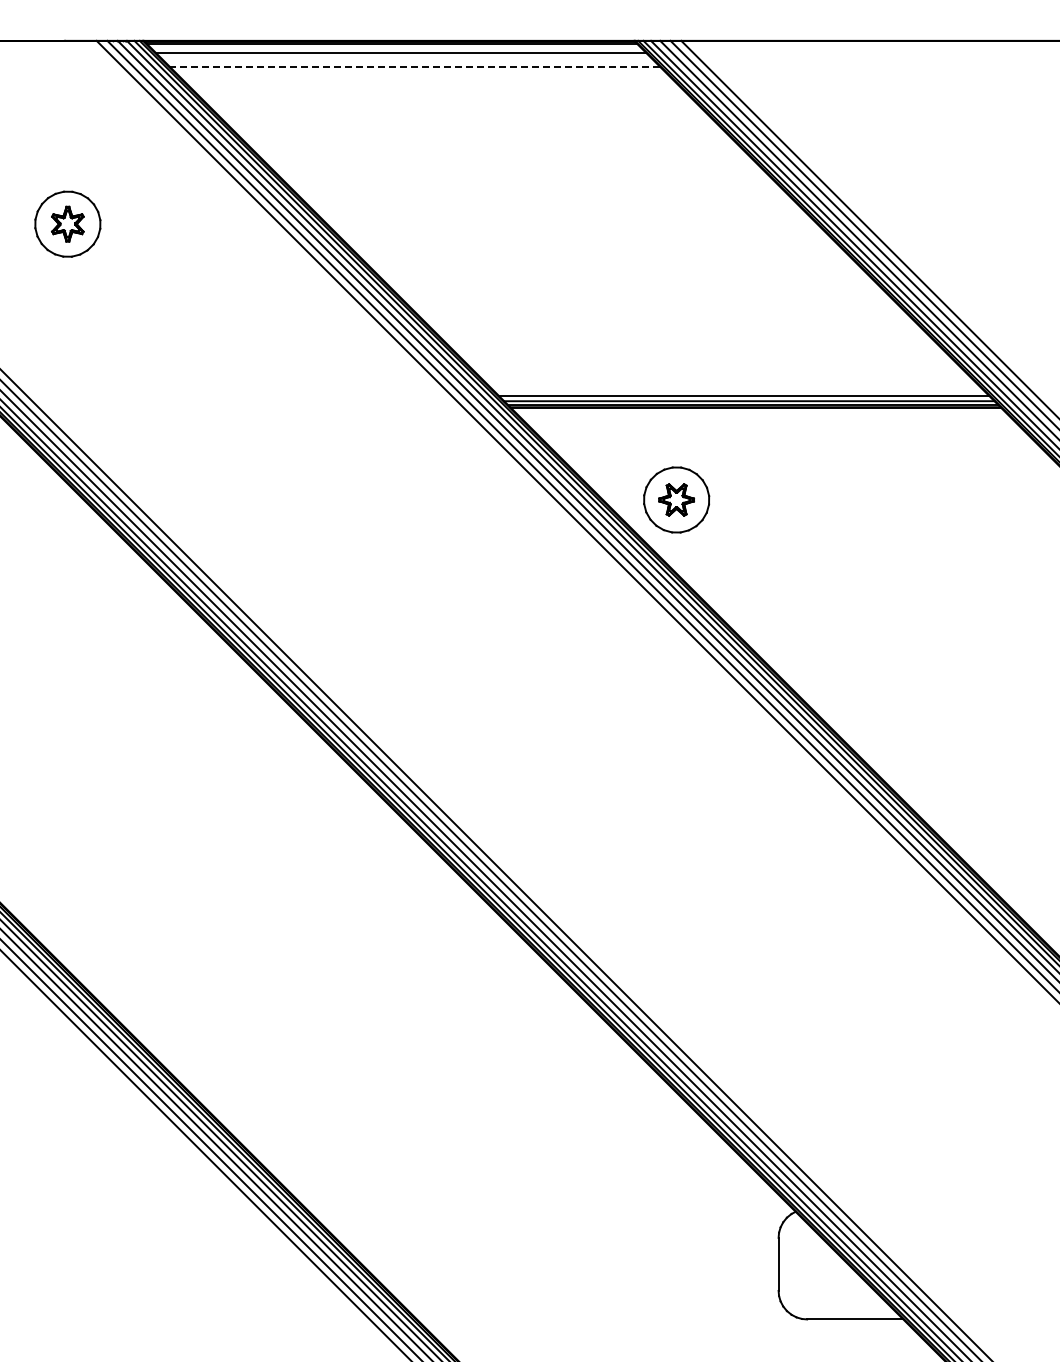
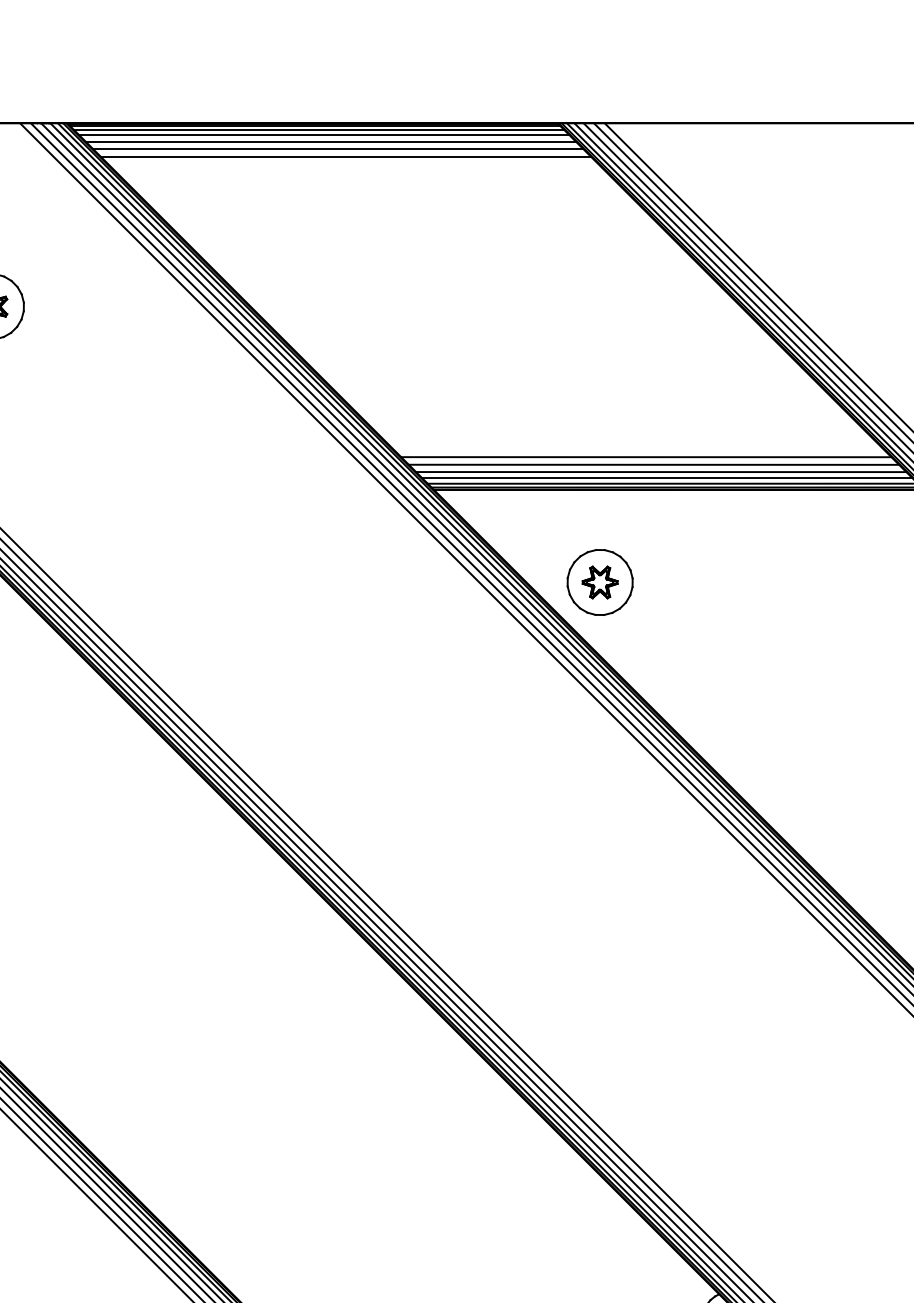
line: (395, 47) -> (319, 130), added
line: (407, 59) -> (331, 142), added
line: (414, 66) -> (338, 149), dashed -> solid
line: (422, 74) -> (346, 157), added
line: (722, 374) -> (646, 457), added
line: (730, 382) -> (654, 465), added
line: (737, 389) -> (661, 472), added

